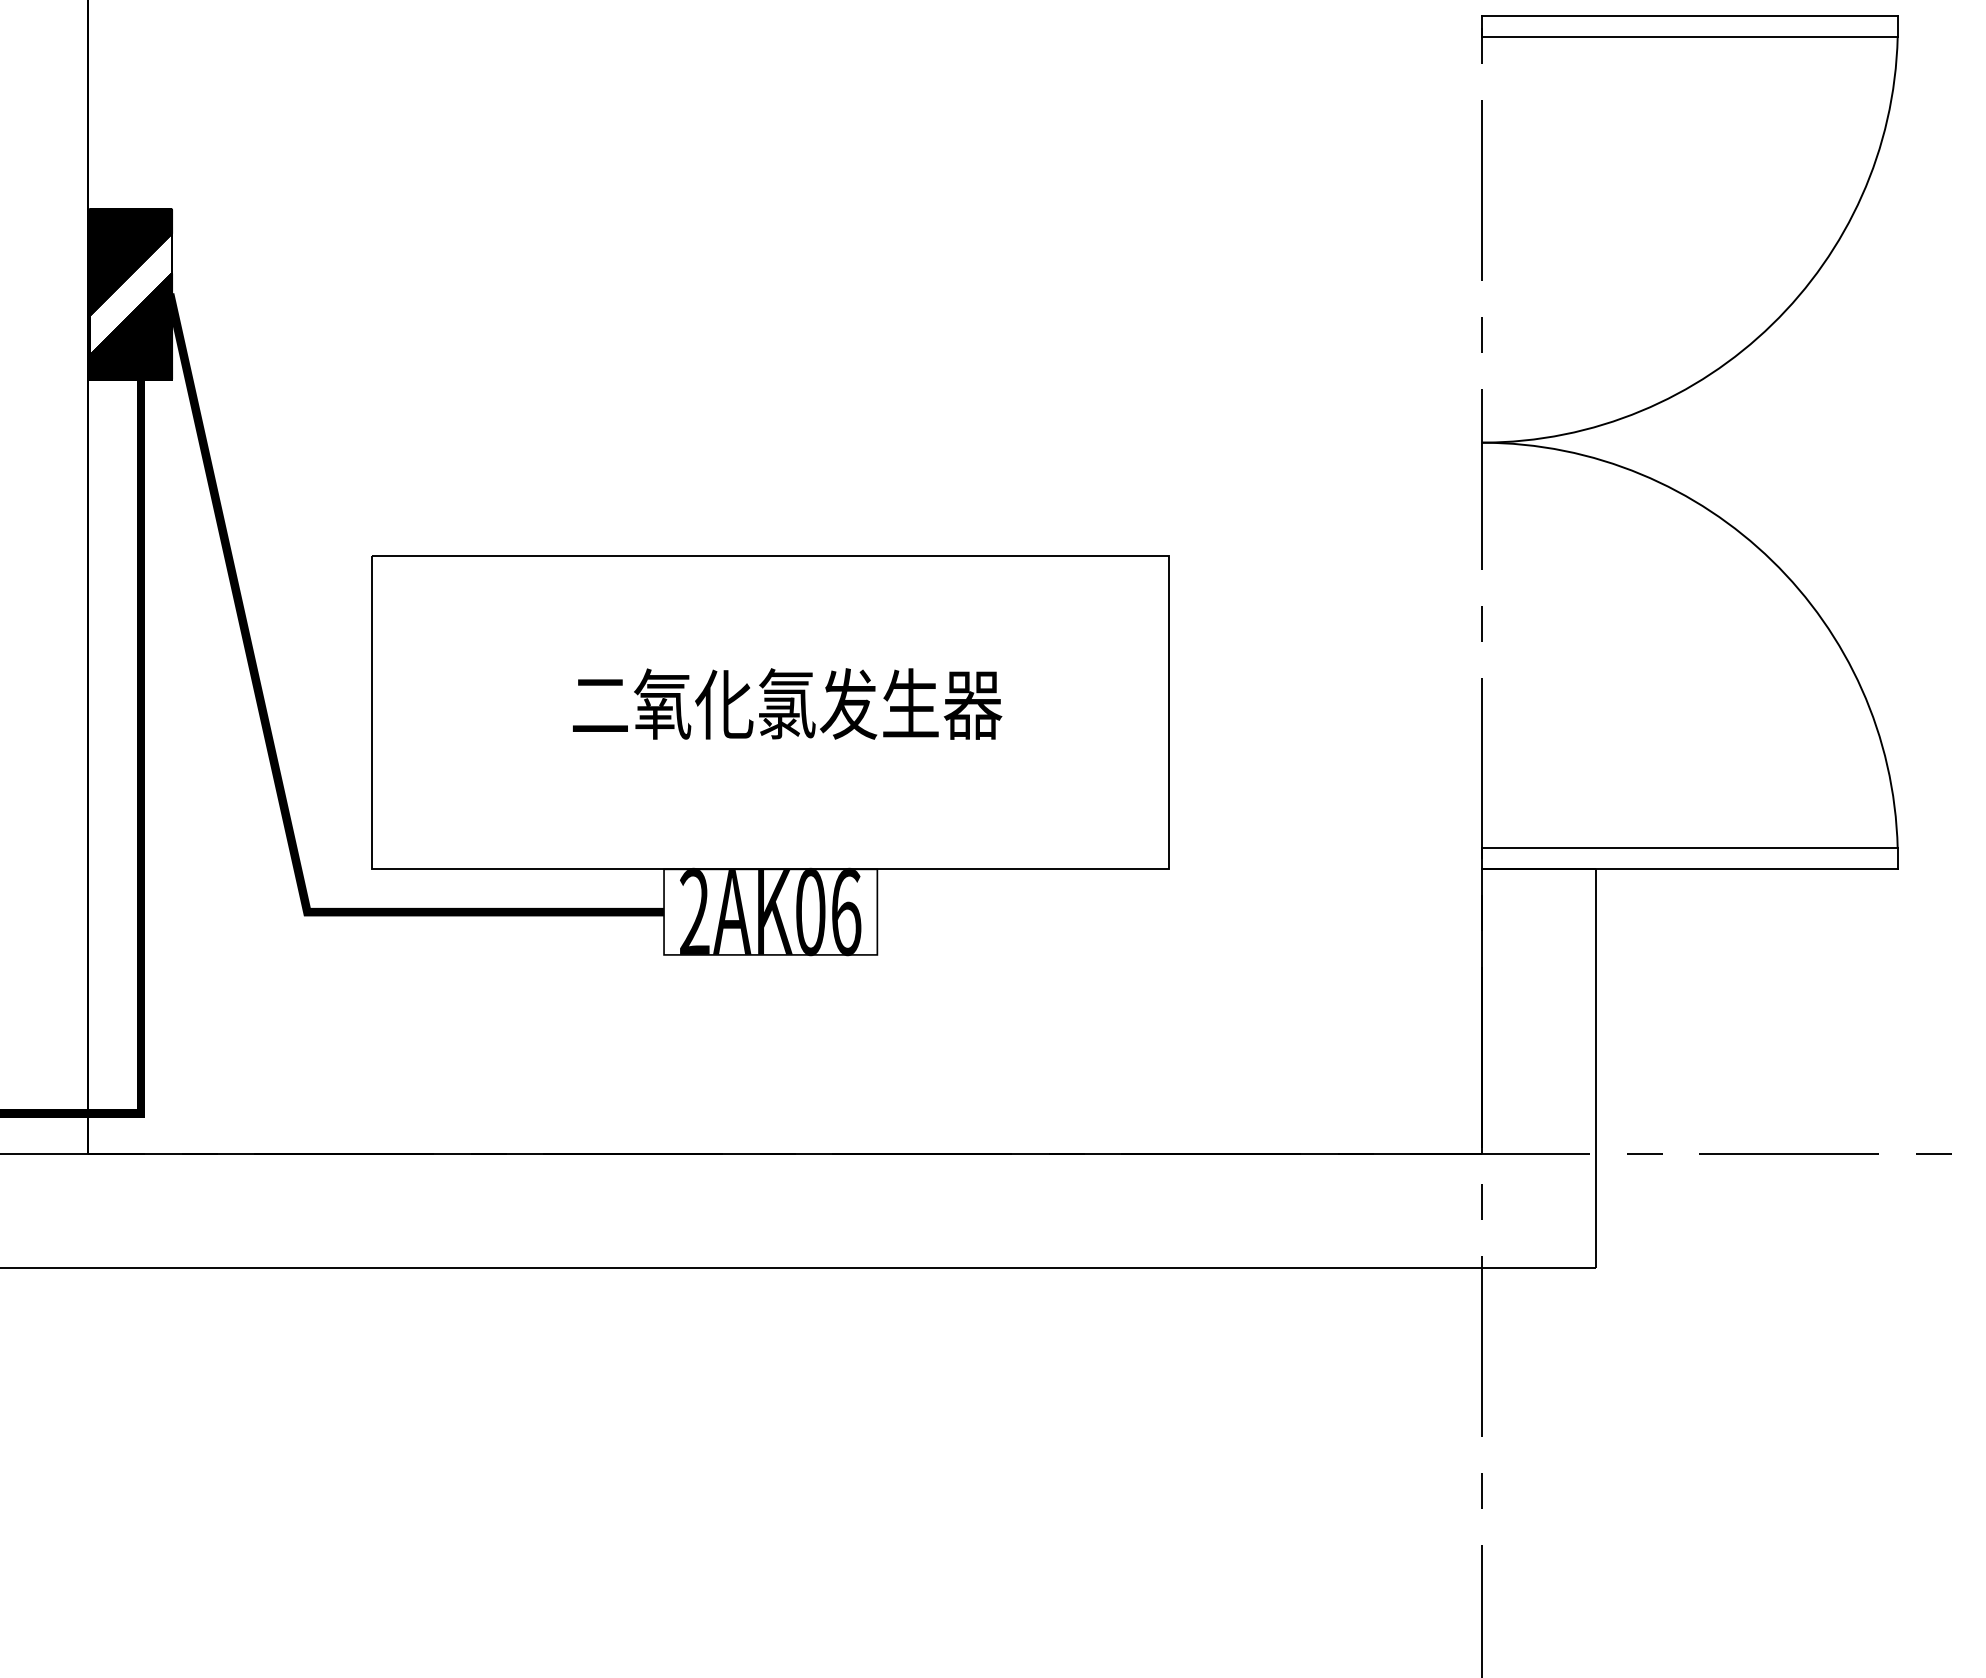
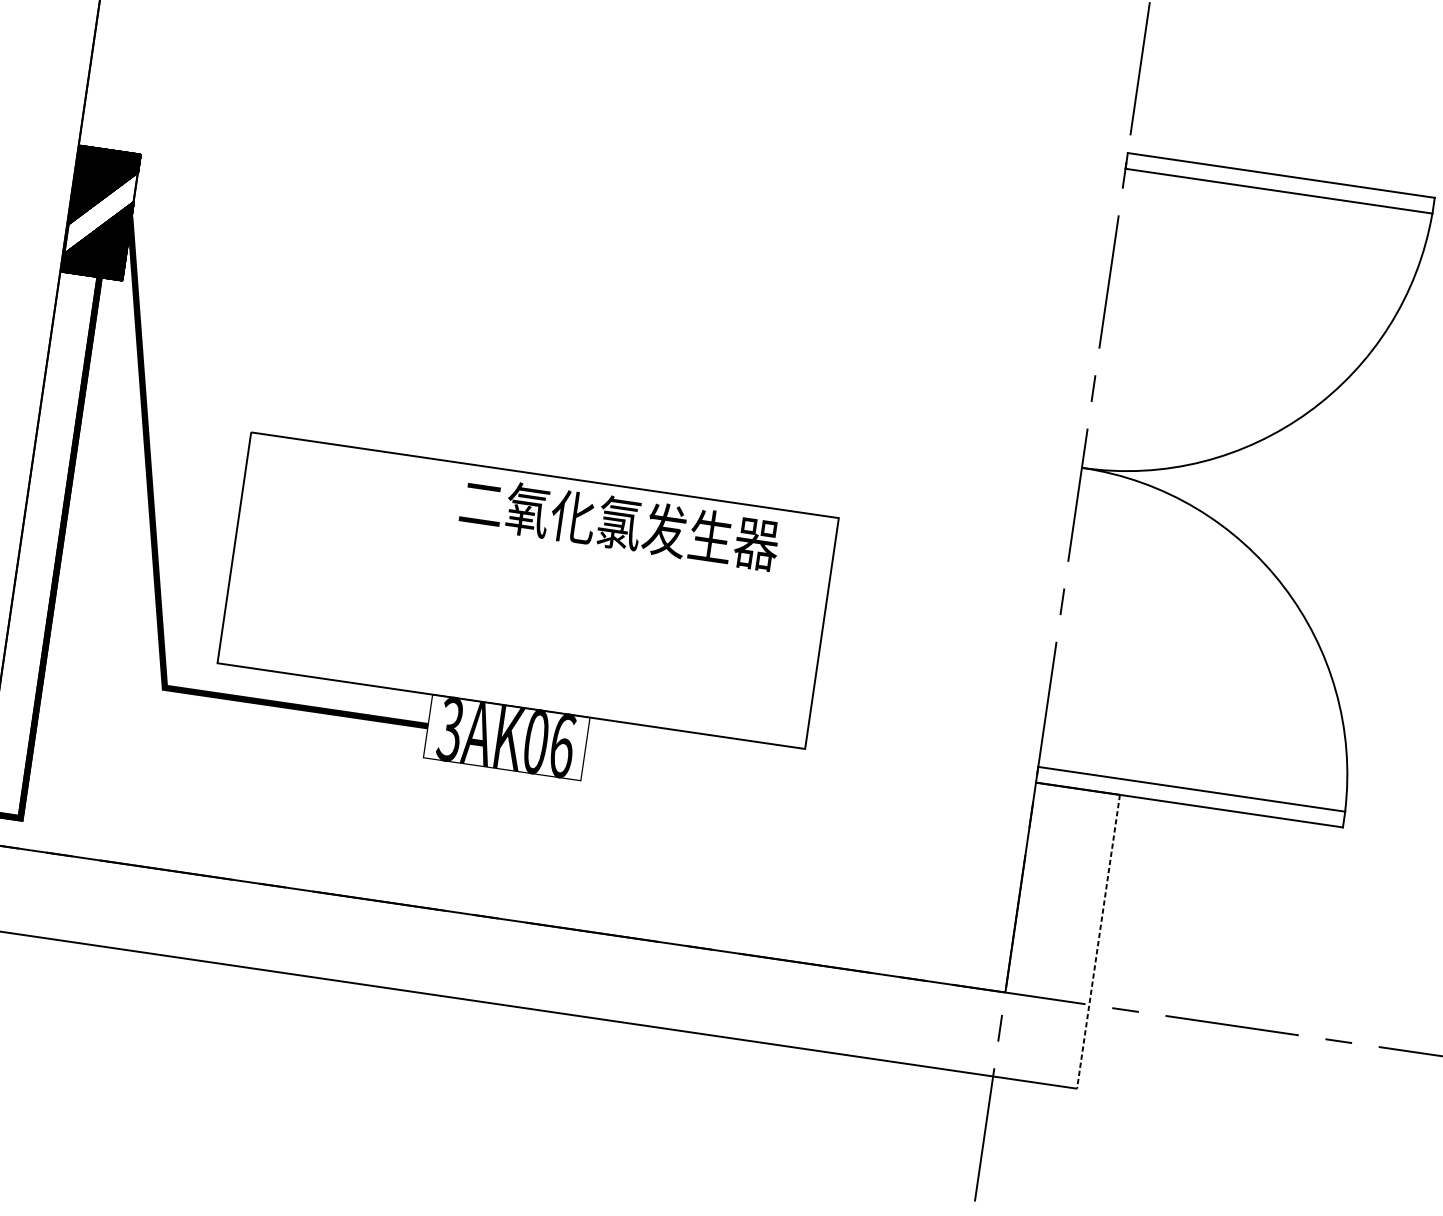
text: (787, 703) -> (620, 523), moved
text: (694, 913) -> (450, 730), 2AK06 -> 3AK06
line: (1595, 1068) -> (1098, 941), solid -> dashed

